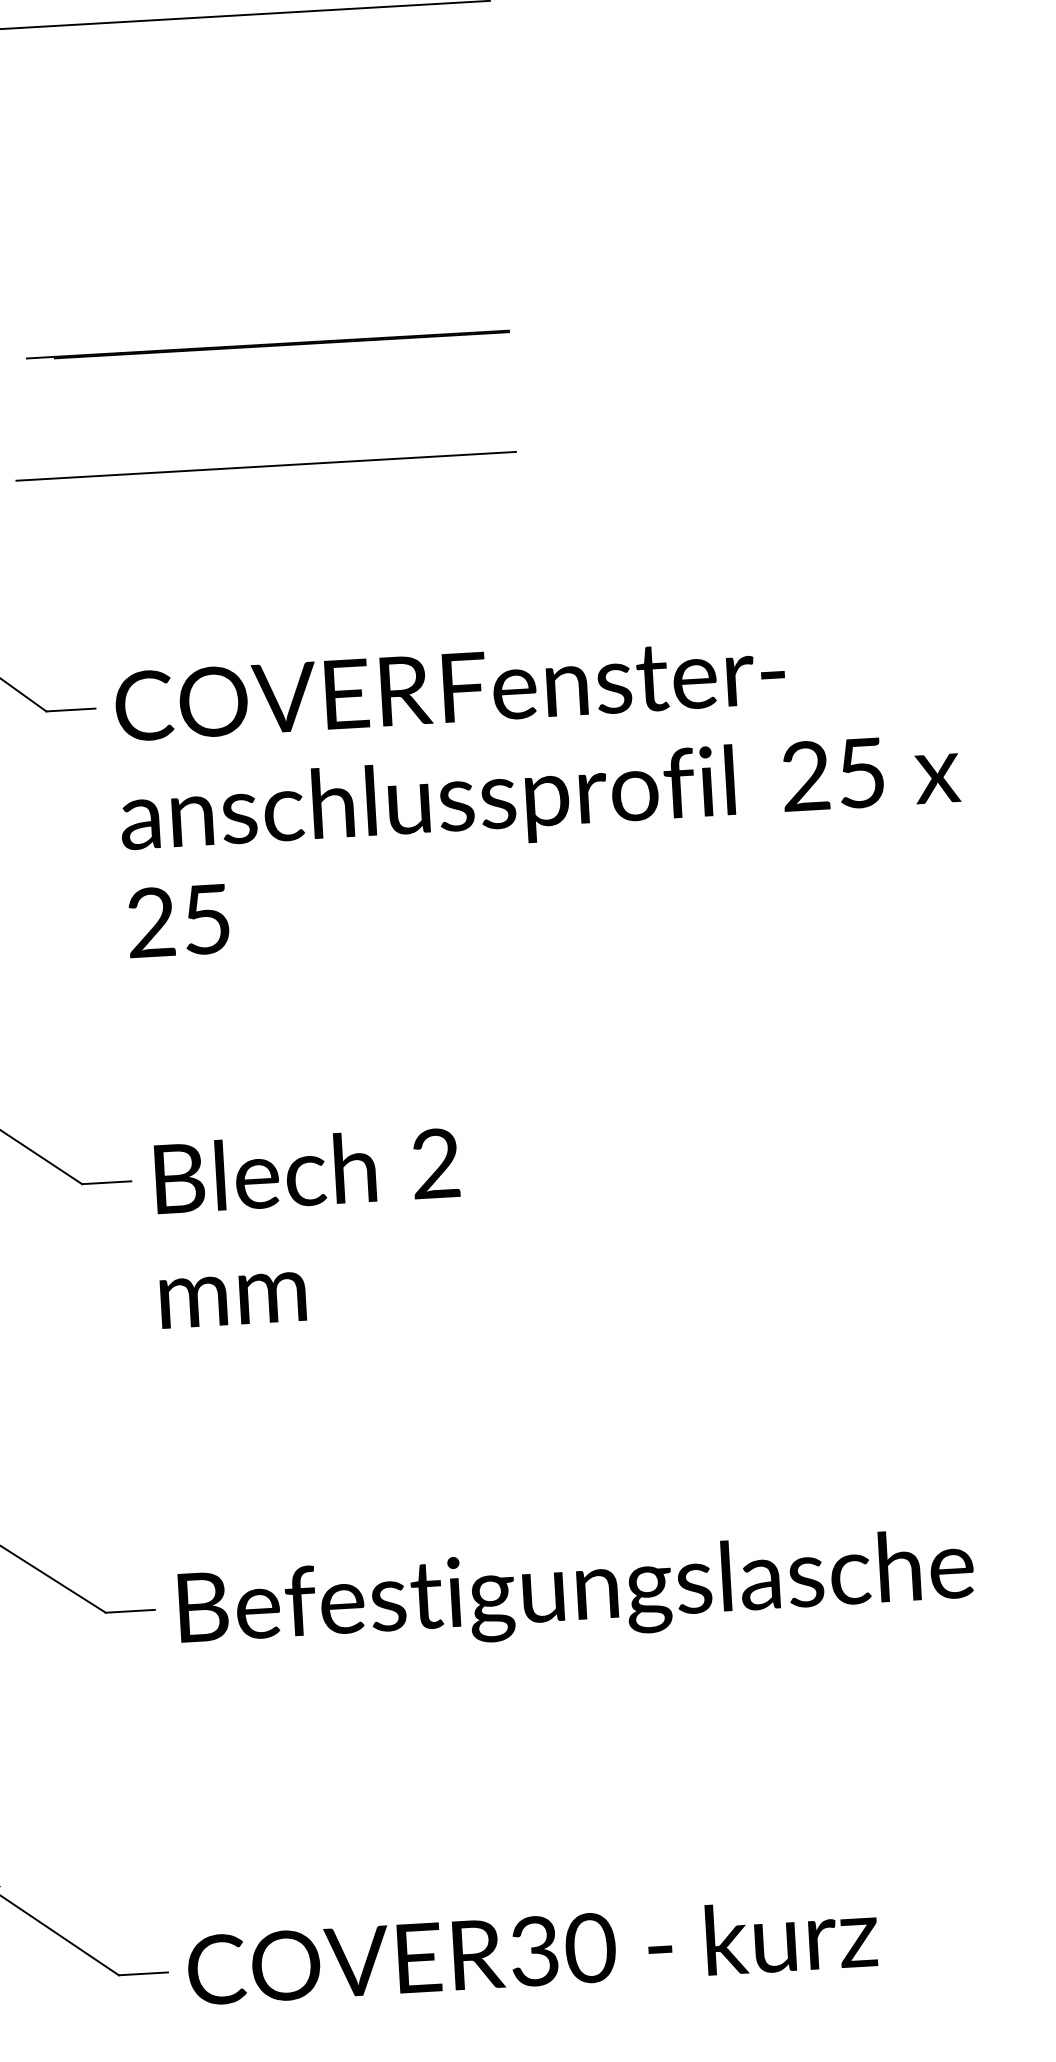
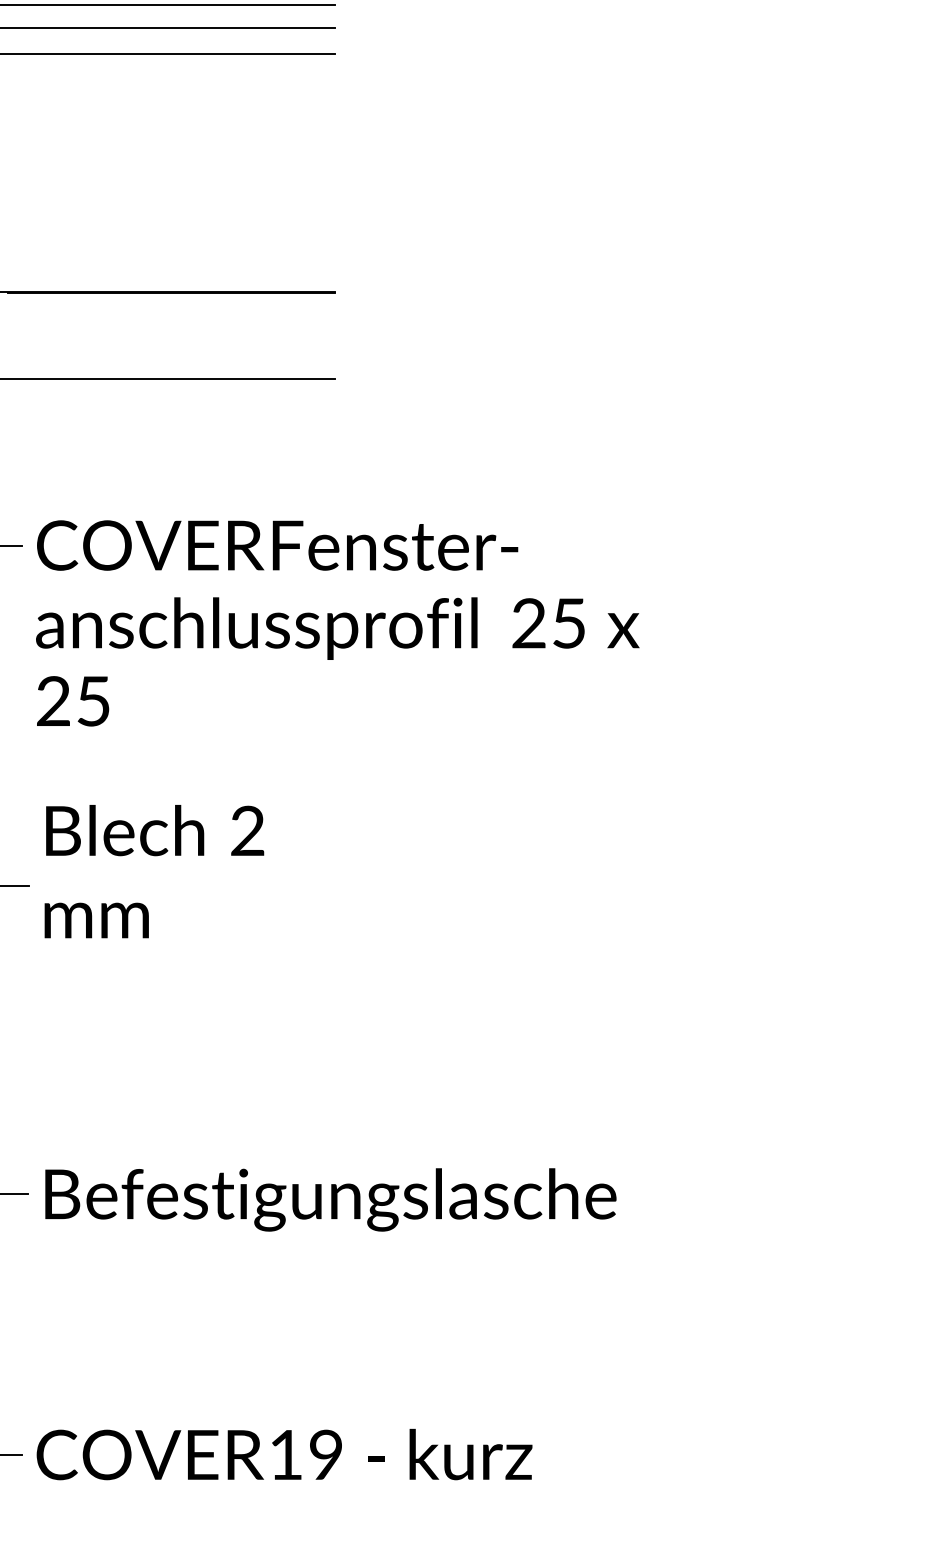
text: (309, 1227) -> (154, 871), moved
text: (563, 1949) -> (306, 1454), 30 -> 19

